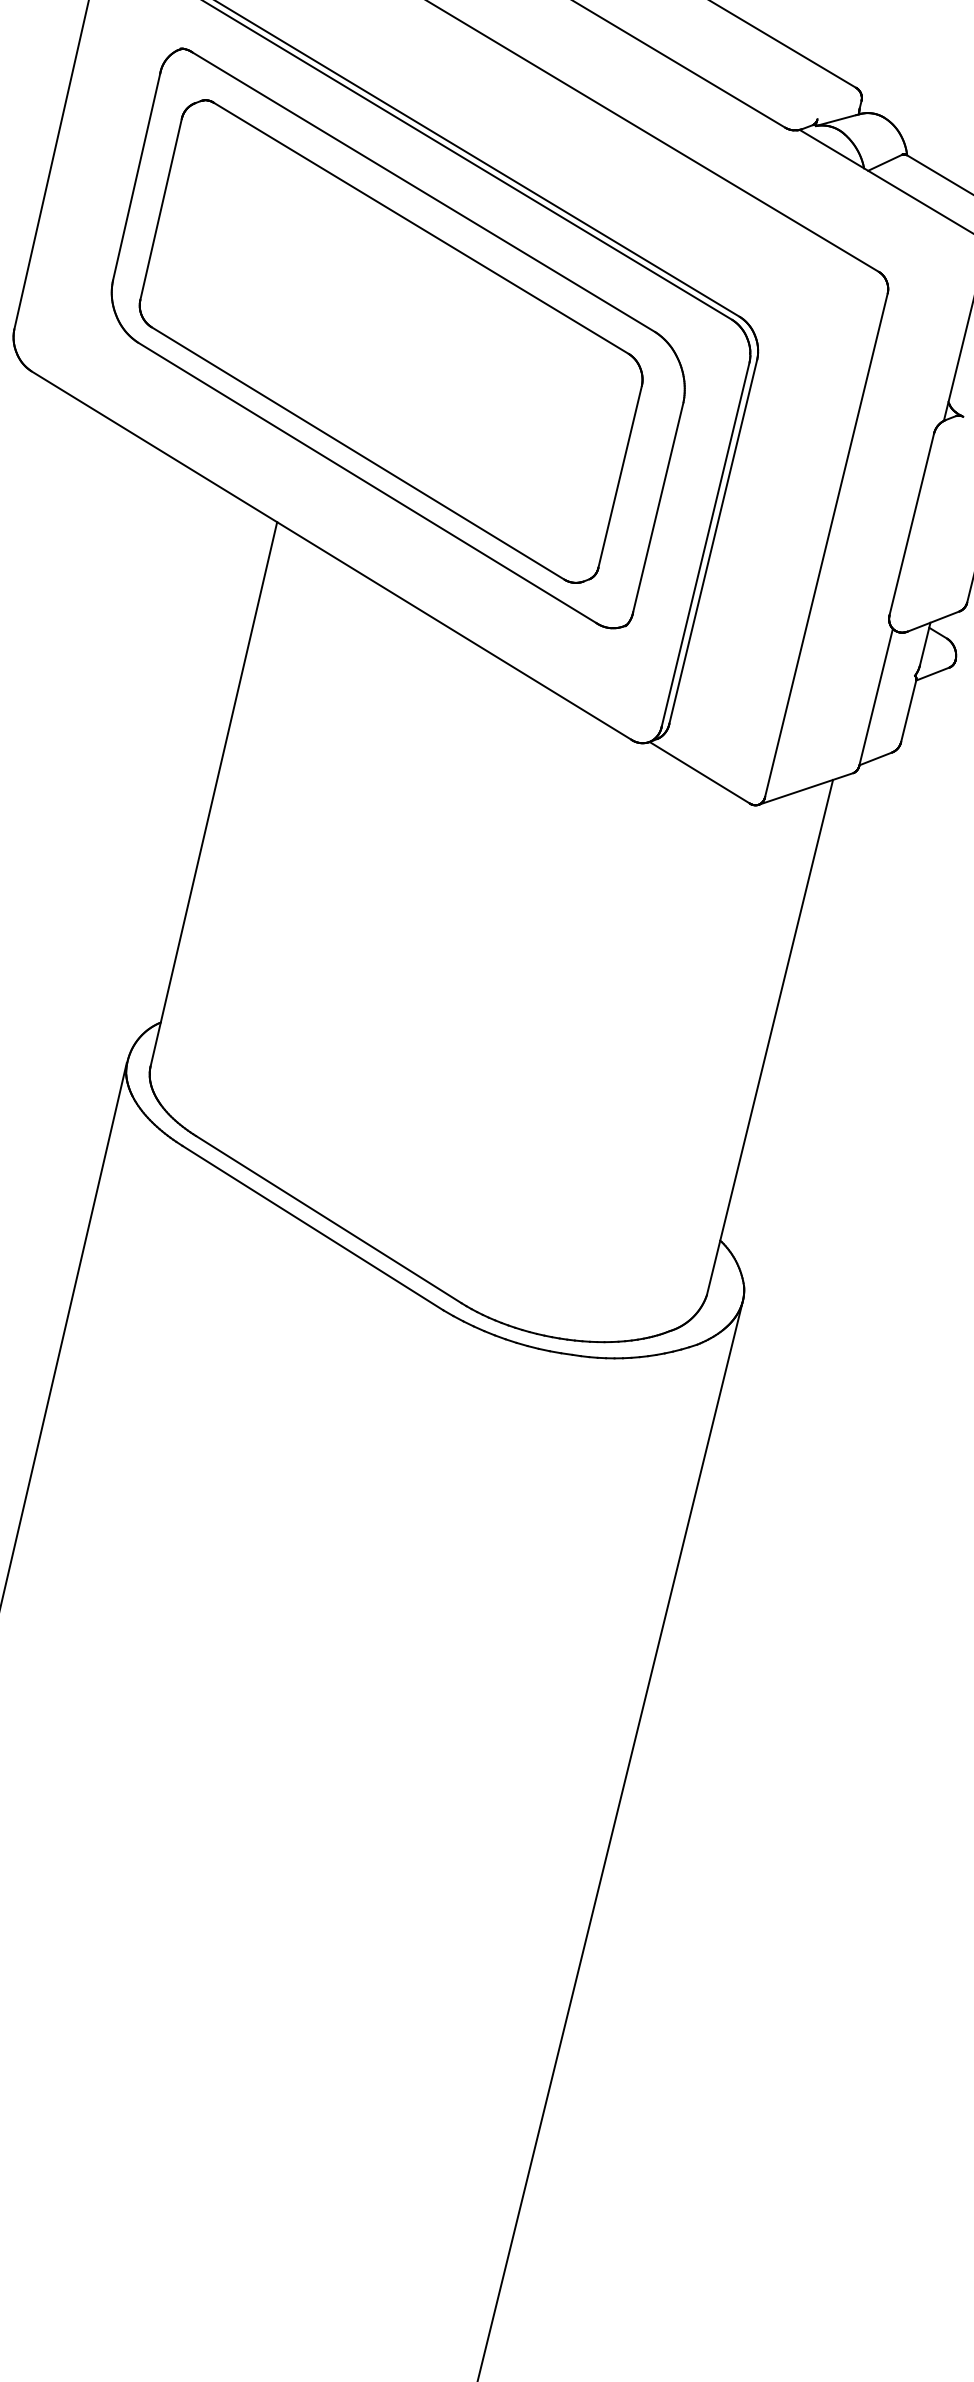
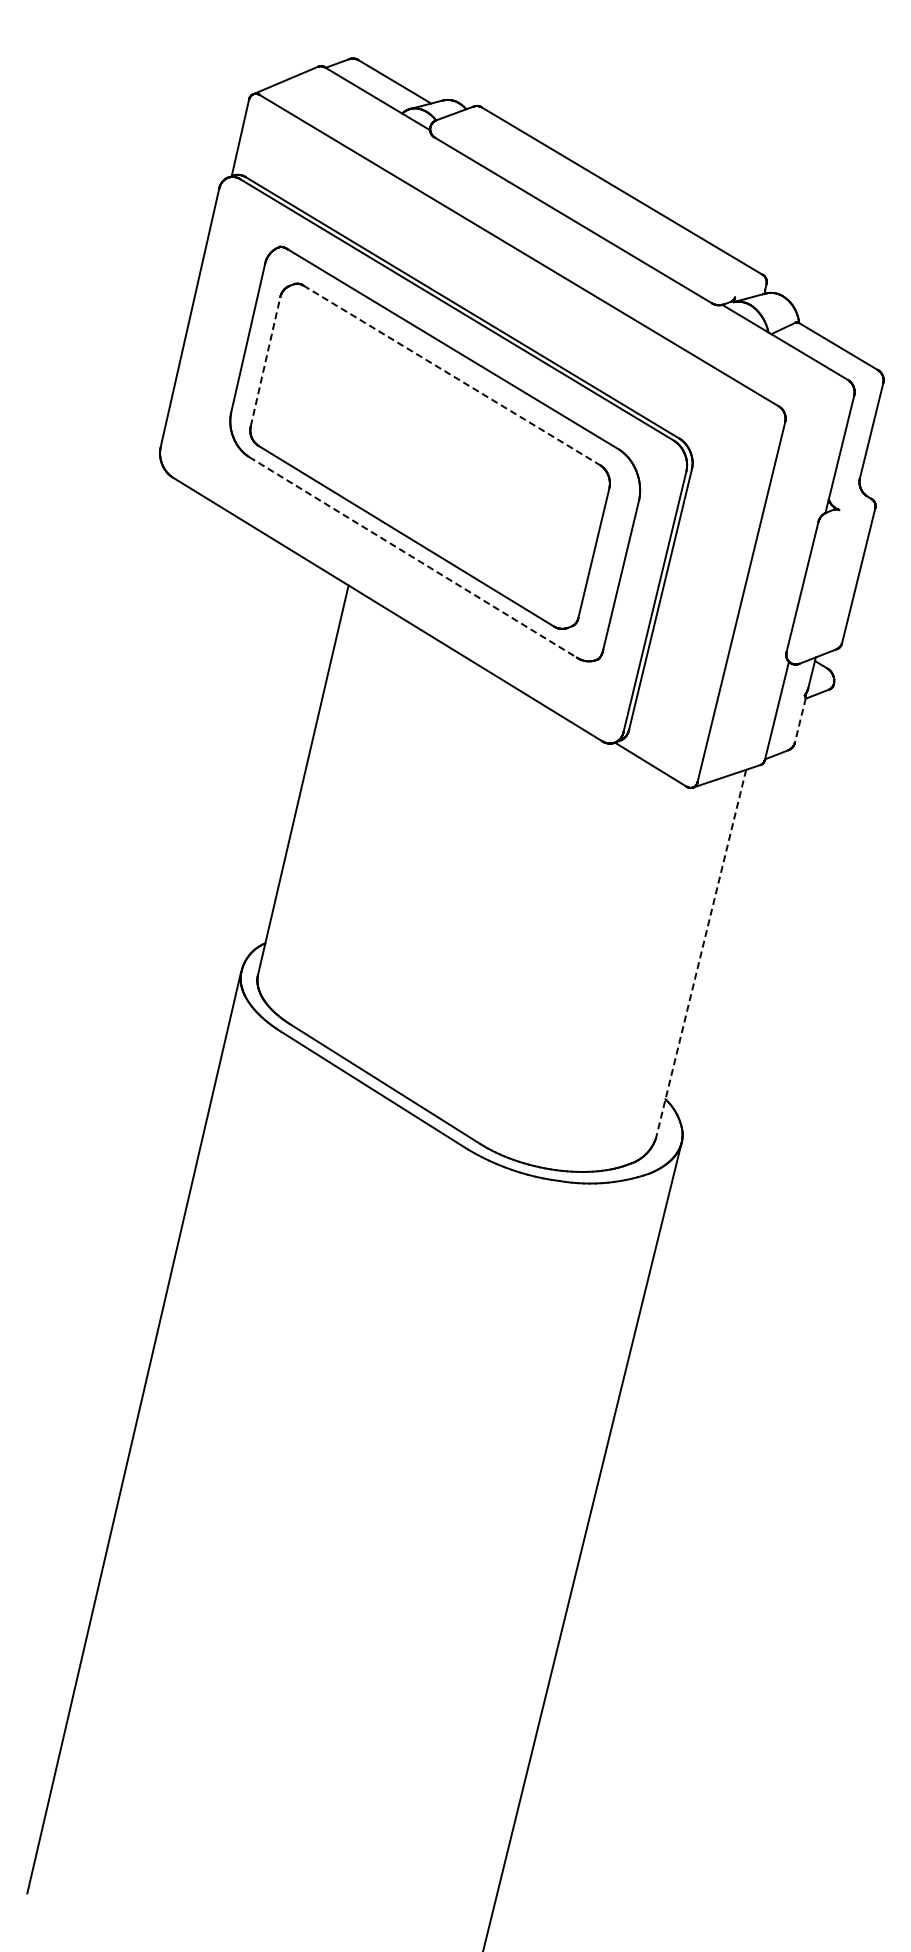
line: (161, 209) -> (265, 361), solid -> dashed
line: (422, 228) -> (452, 375), solid -> dashed
line: (367, 483) -> (413, 557), solid -> dashed
line: (908, 710) -> (800, 720), solid -> dashed
line: (770, 1038) -> (701, 954), solid -> dashed

